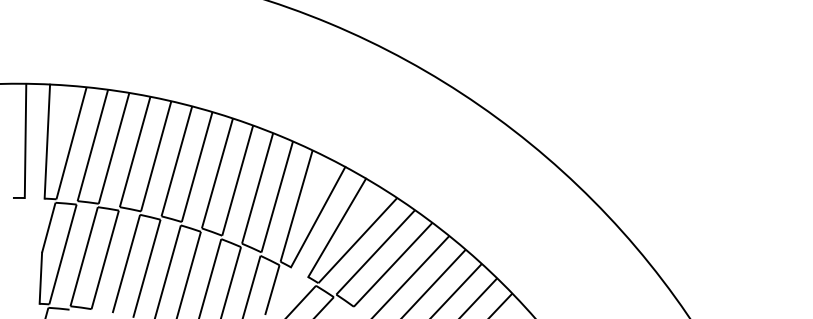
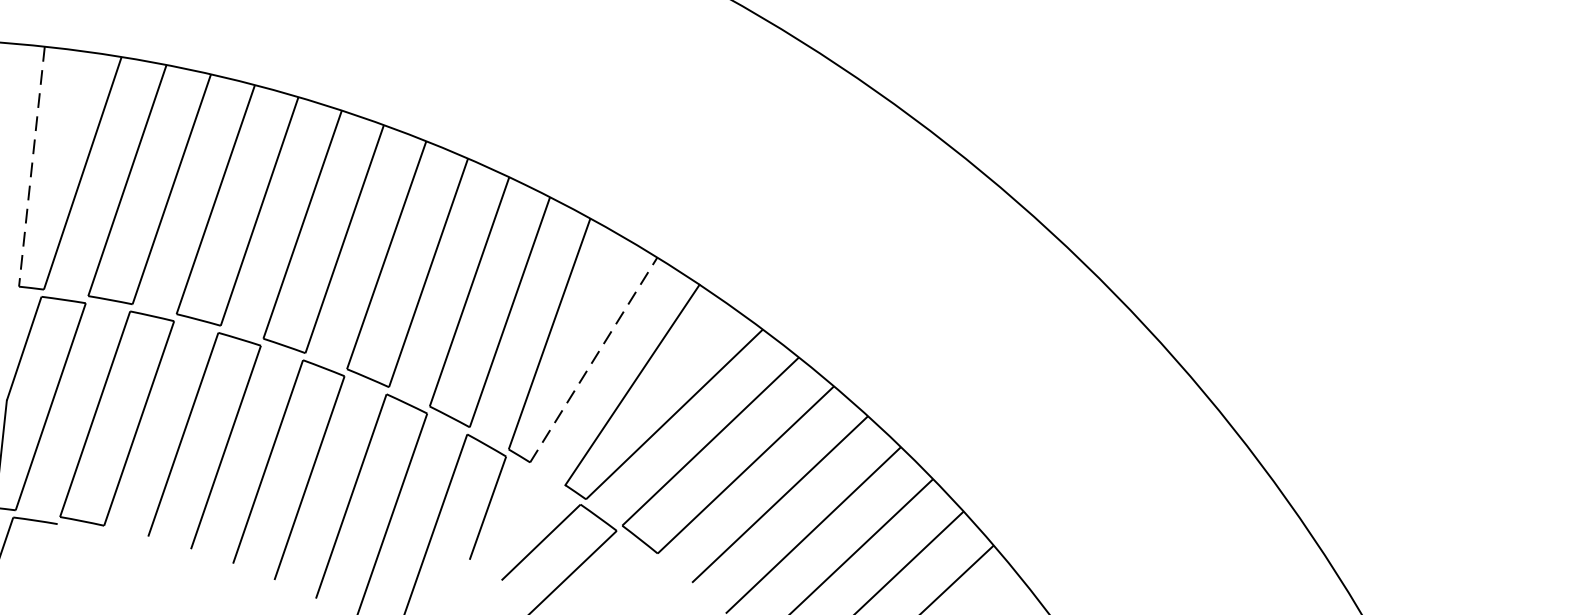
line: (47, 142) -> (32, 168), solid -> dashed
line: (318, 216) -> (594, 358), solid -> dashed

